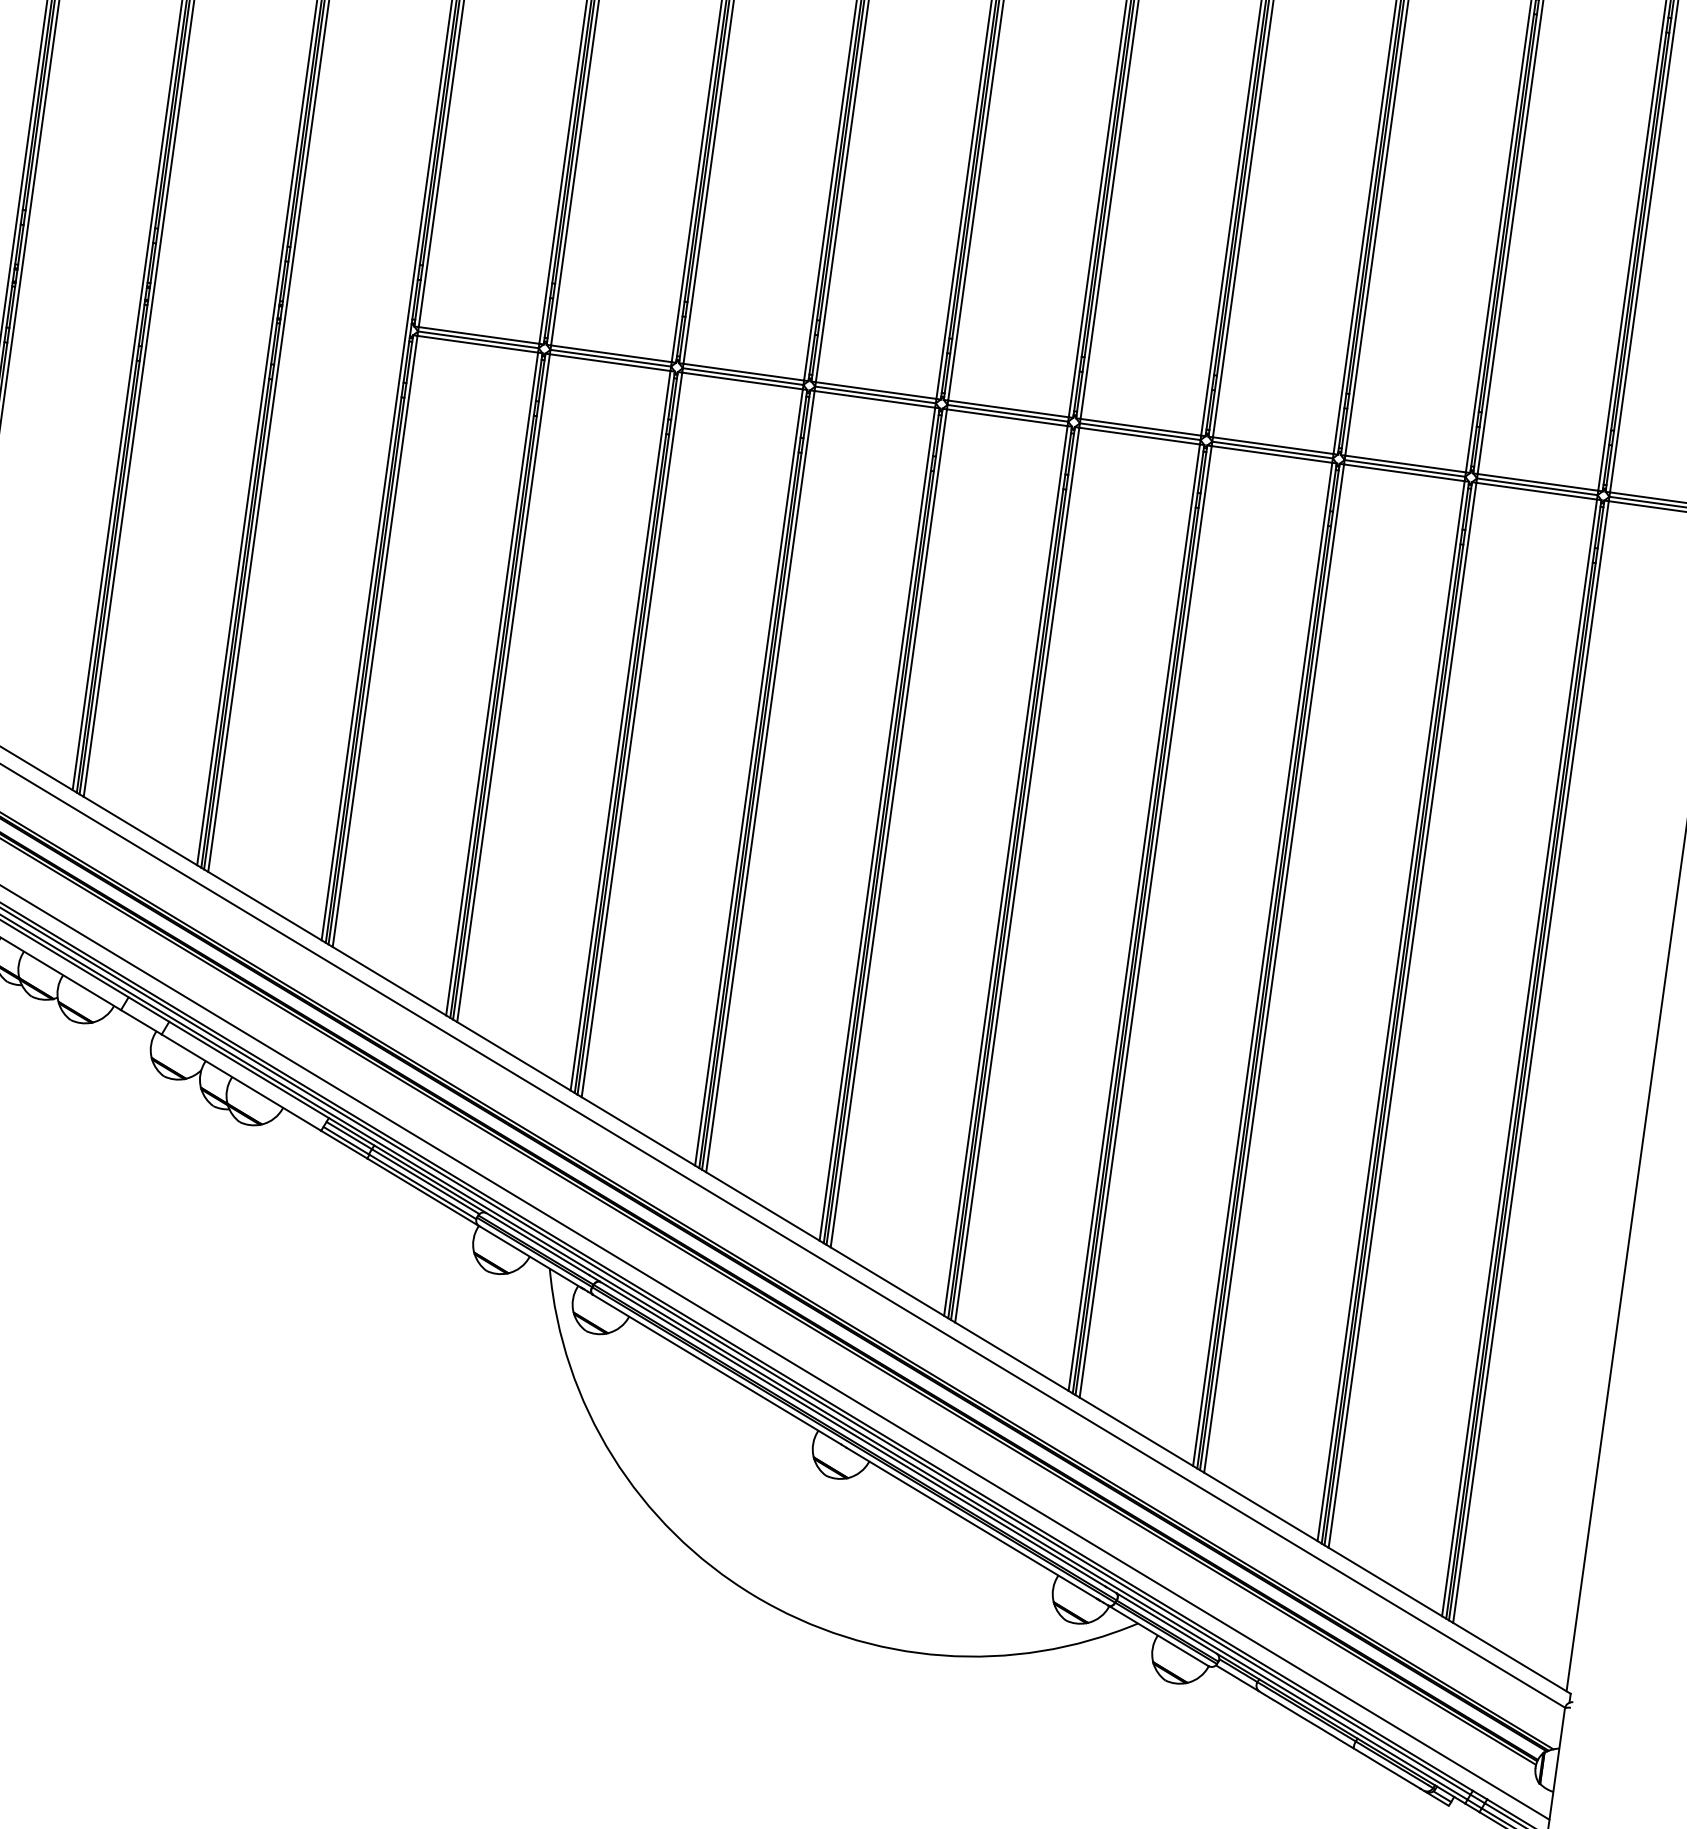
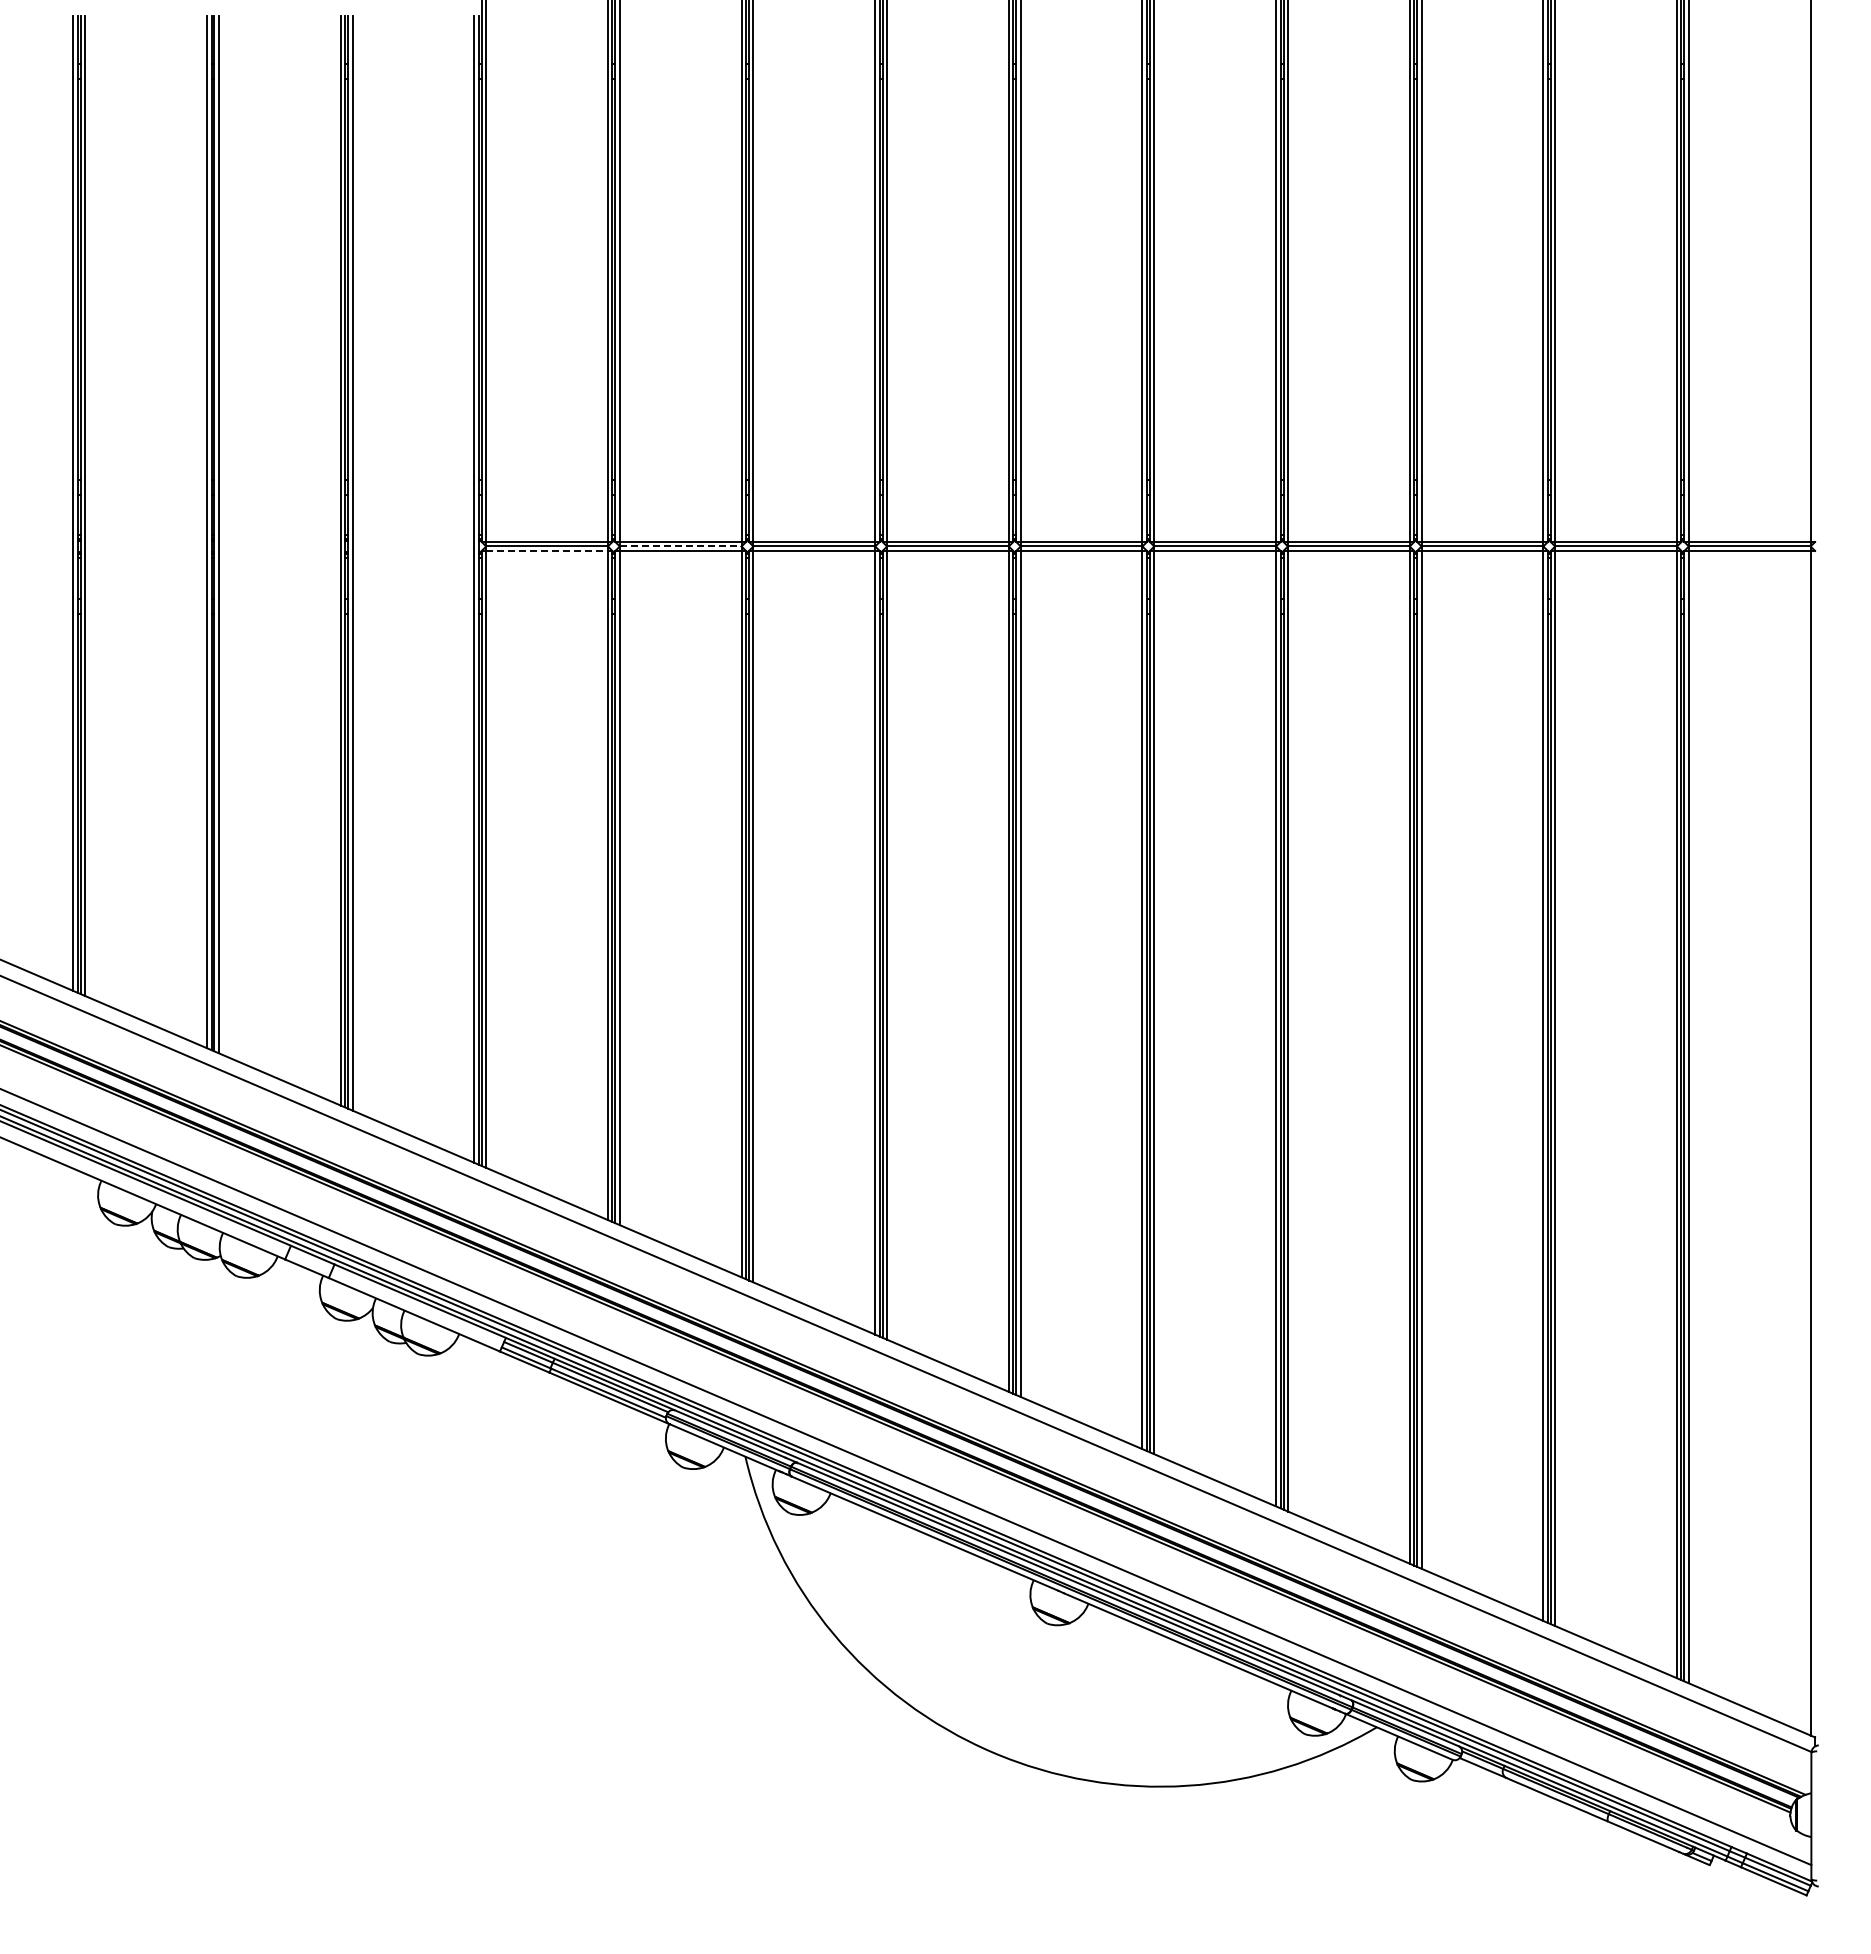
line: (478, 343) -> (547, 550), solid -> dashed
line: (610, 358) -> (680, 546), solid -> dashed

